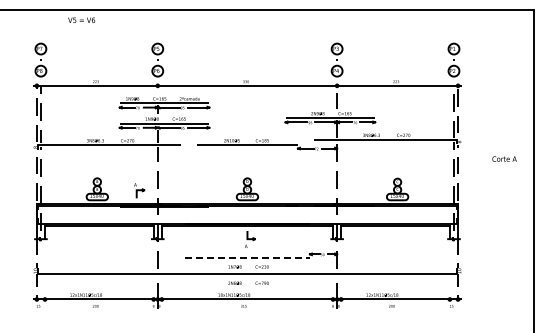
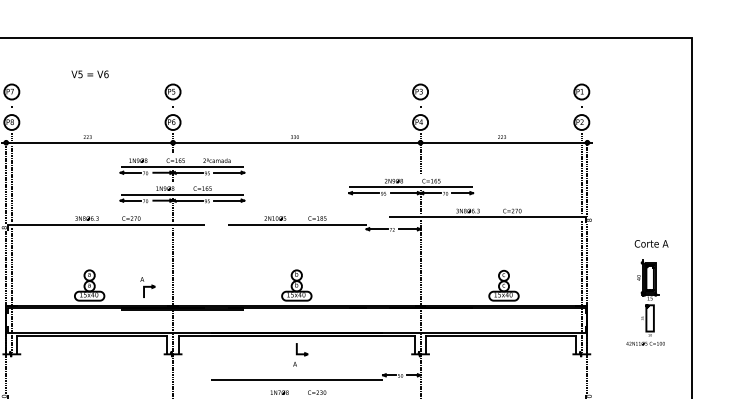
text: (81, 19) -> (89, 73), moved
part: (500, 201) -> (645, 302), added
line: (247, 257) -> (296, 379), dashed -> solid

